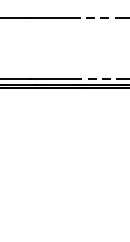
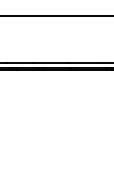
line: (95, 18) -> (84, 16), dashed -> solid
line: (97, 78) -> (85, 62), dashed -> solid

